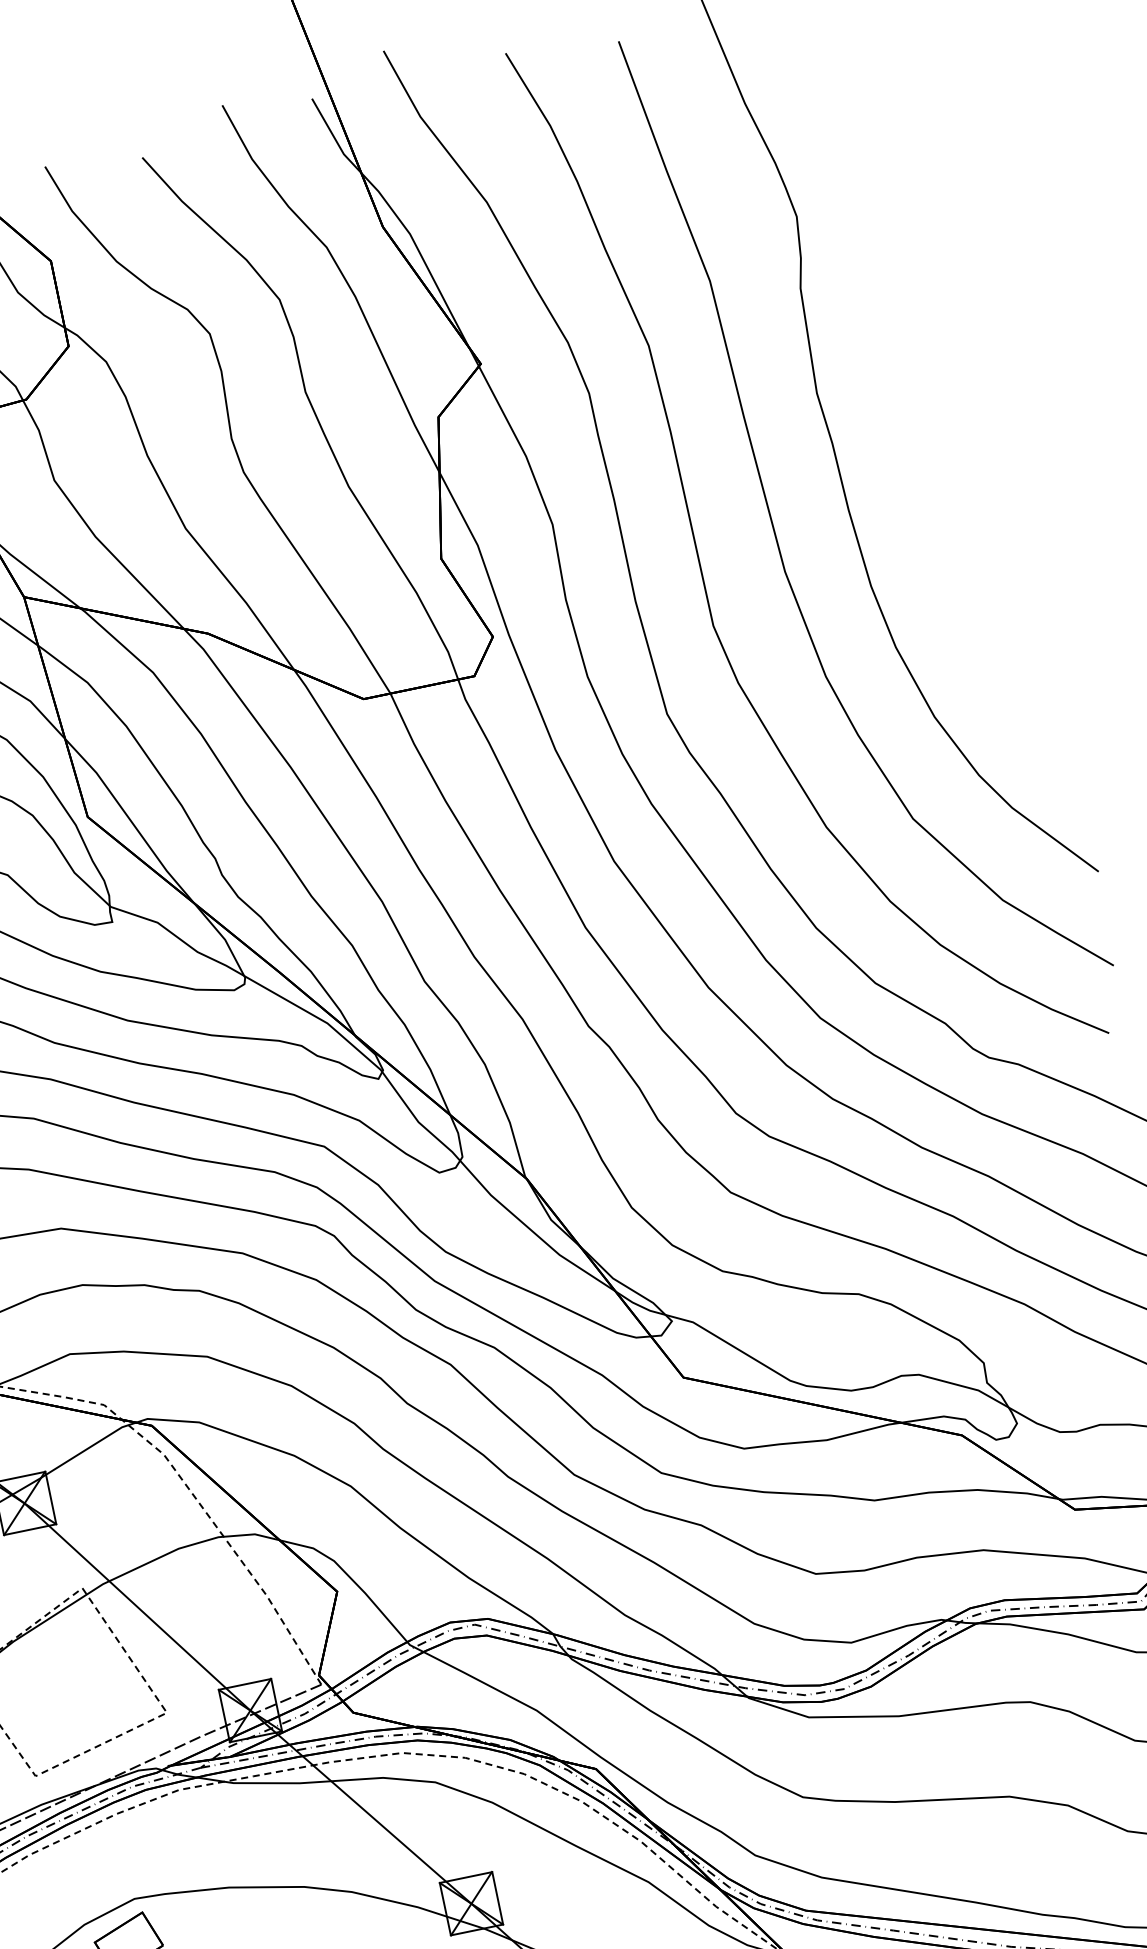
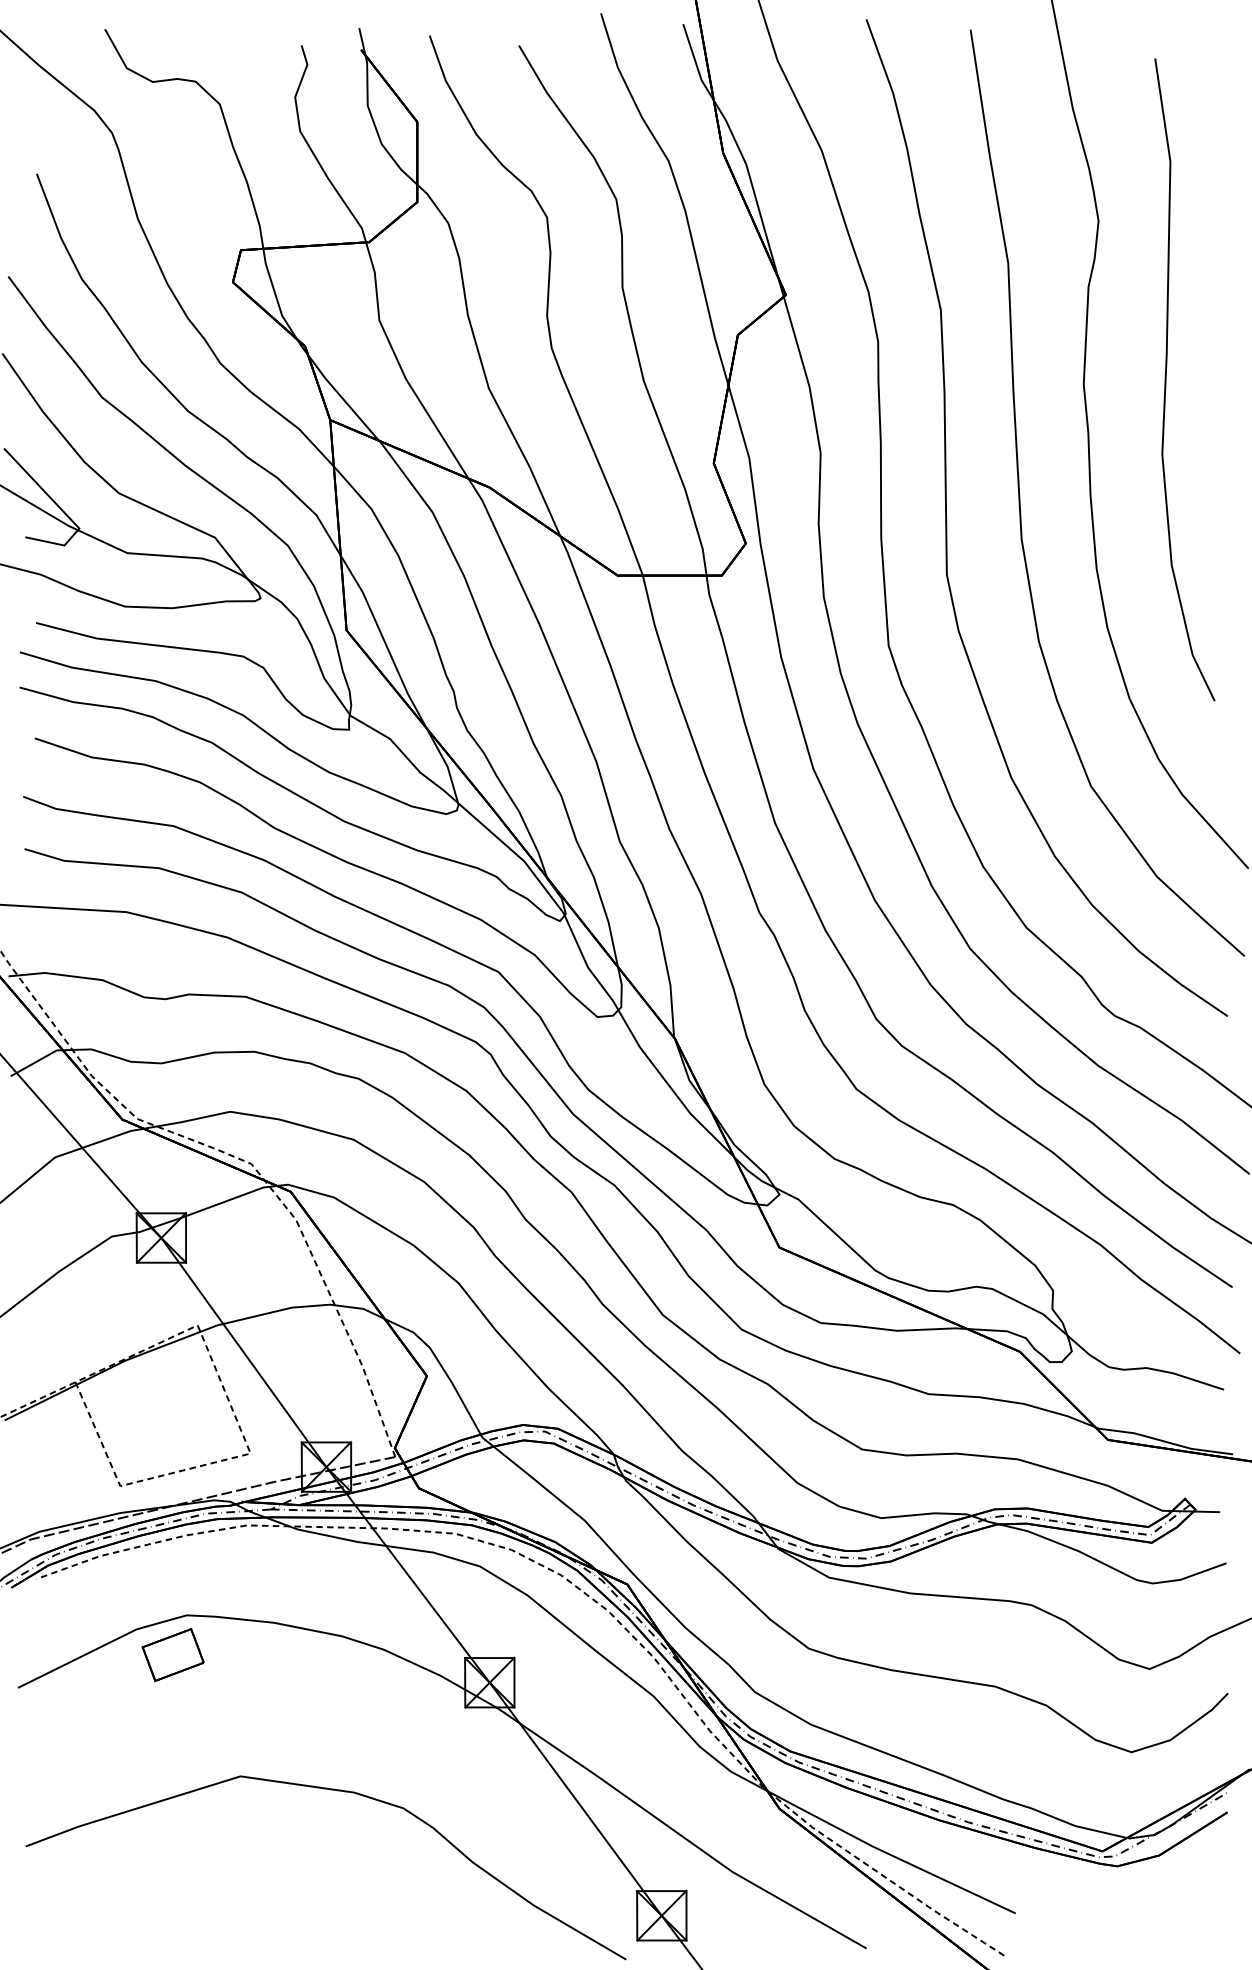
curve: (903, 369) -> (1166, 379), added

